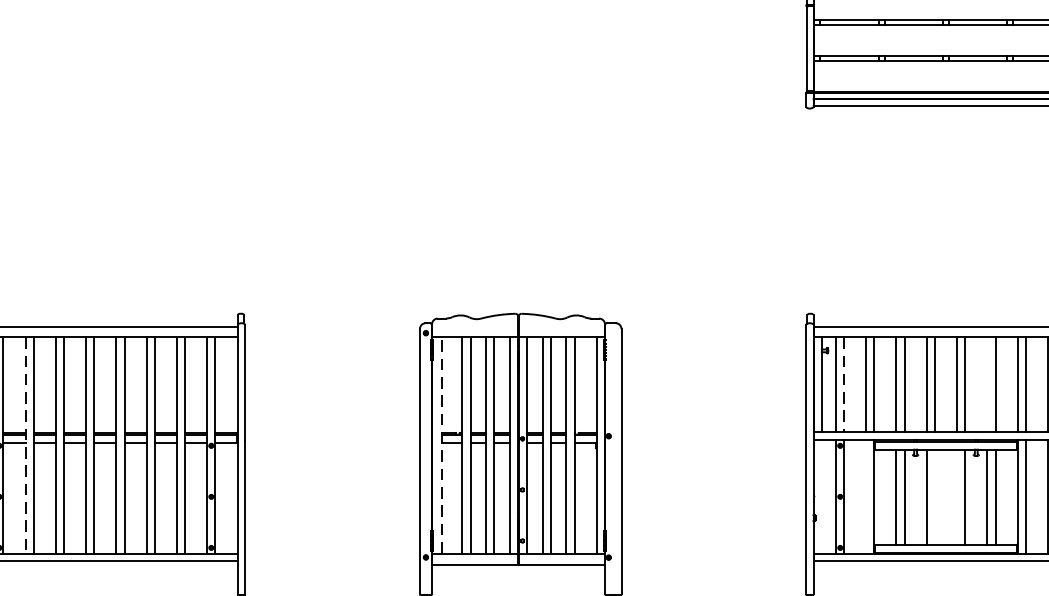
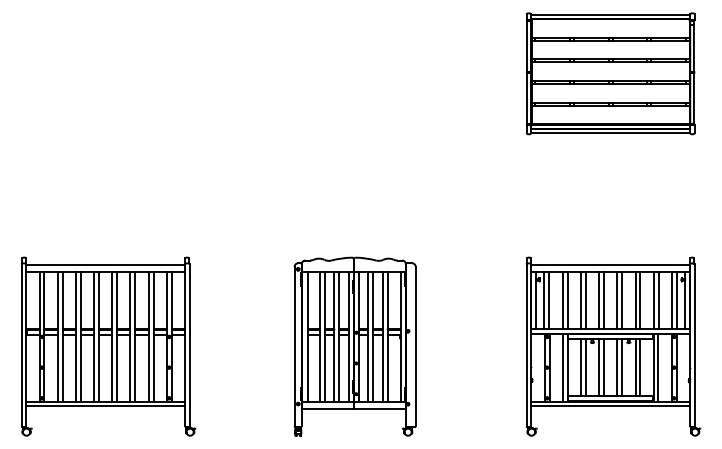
line: (987, 383) -> (635, 299), added
line: (844, 385) -> (549, 300), dashed -> solid
line: (25, 445) -> (57, 336), dashed -> solid
line: (443, 445) -> (308, 336), dashed -> solid
line: (865, 496) -> (562, 367), added
line: (935, 496) -> (604, 367), added
line: (957, 496) -> (617, 367), added

